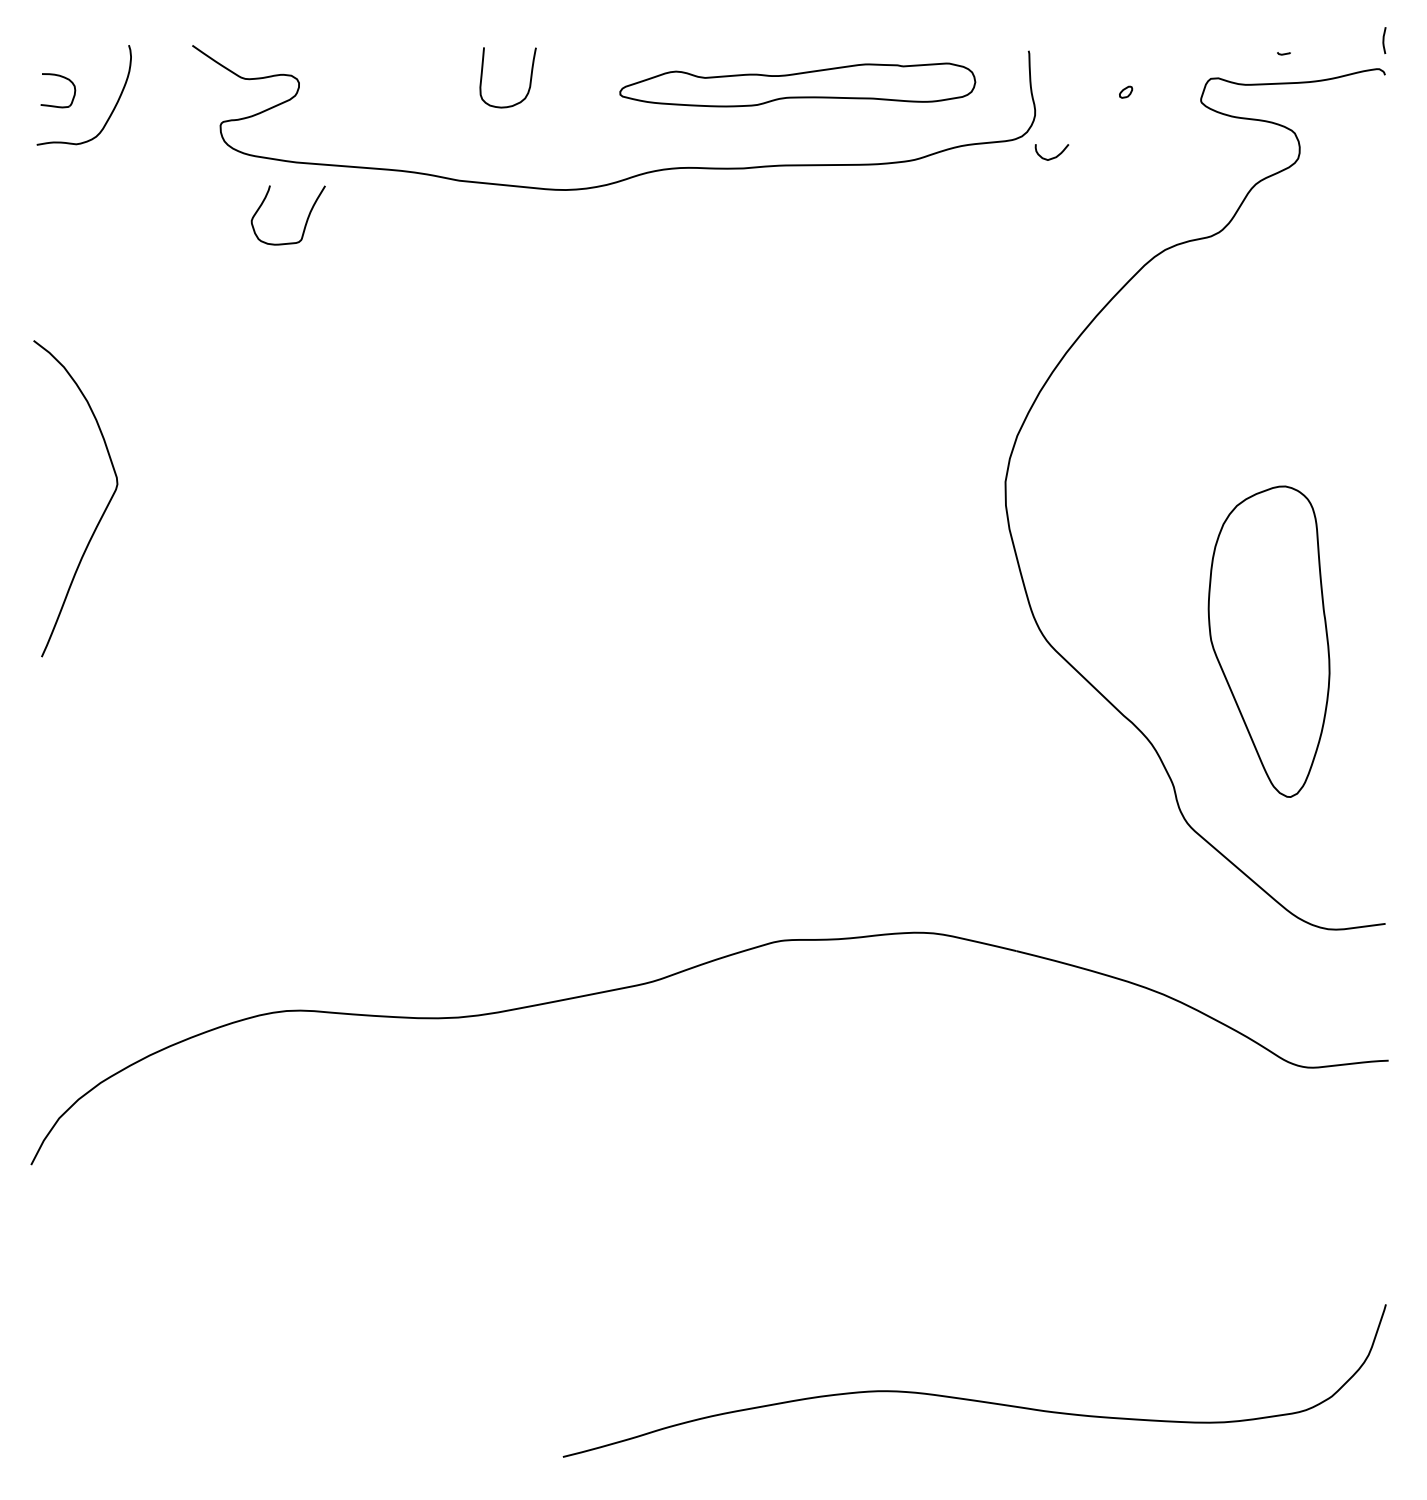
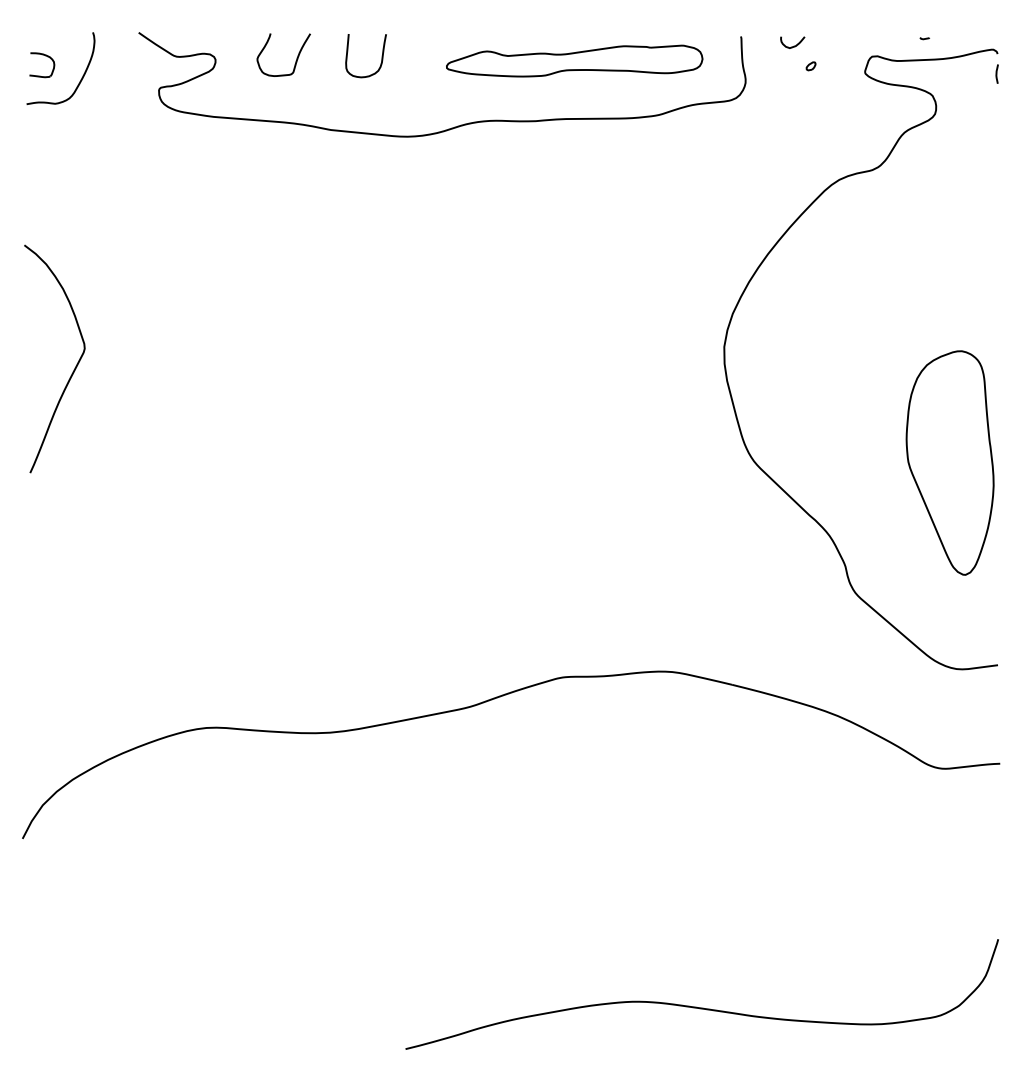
line: (1383, 39) -> (996, 73), moved
curve: (1054, 156) -> (794, 45), moved
curve: (305, 218) -> (296, 57), moved
part: (1268, 640) -> (949, 462), moved

